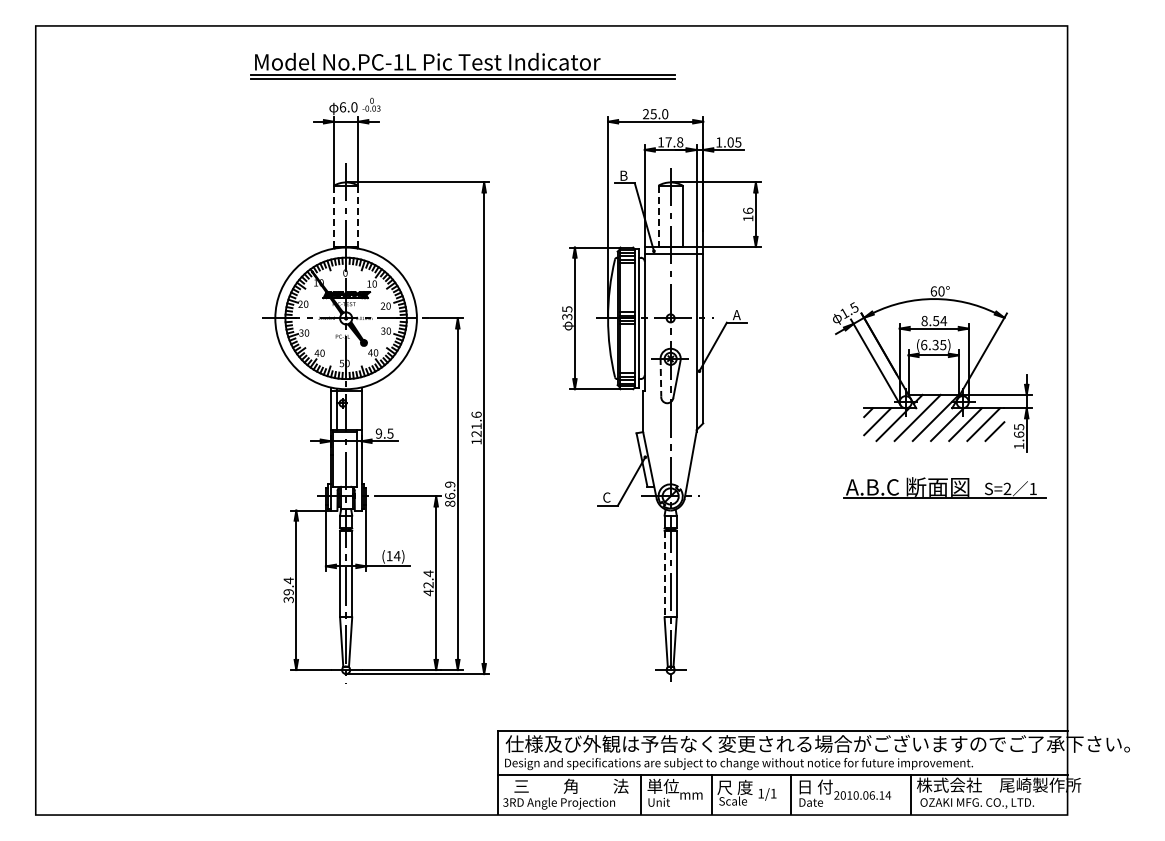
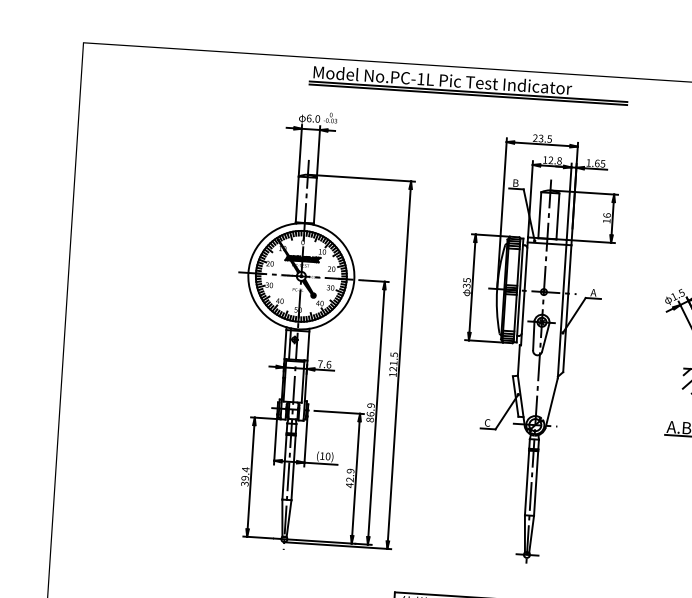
part: (462, 65) -> (468, 84), moved
text: (659, 114) -> (545, 139), 25.0 -> 23.5
text: (668, 142) -> (550, 160), 17.8 -> 12.8
text: (730, 142) -> (597, 163), 1.05 -> 1.65
line: (334, 216) -> (297, 199), dashed -> solid
line: (358, 216) -> (315, 200), dashed -> solid
line: (658, 216) -> (539, 215), dashed -> solid
line: (660, 377) -> (533, 335), dashed -> solid
text: (476, 414) -> (394, 354), 121.6 -> 121.5
text: (384, 433) -> (324, 364), 9.5 -> 7.6
text: (396, 556) -> (327, 456), (14) -> (10)
text: (428, 573) -> (350, 471), 42.4 -> 42.9
line: (664, 574) -> (526, 483), dashed -> solid

